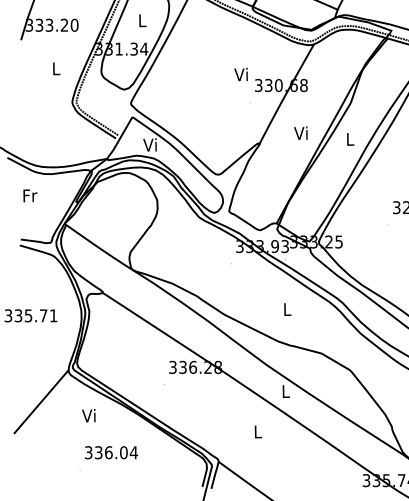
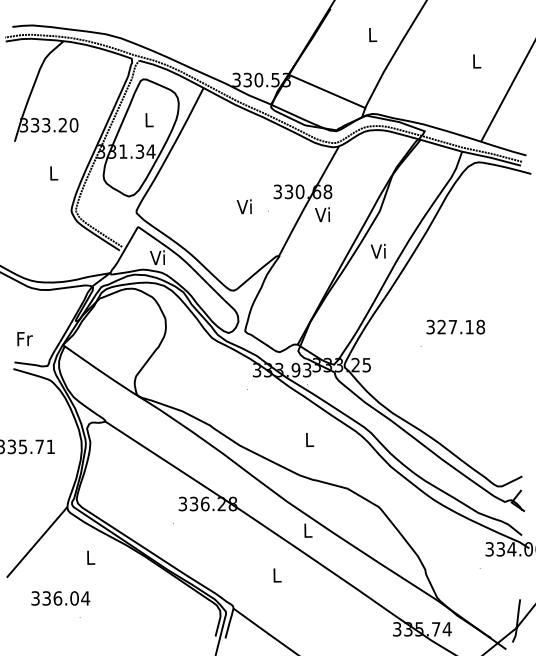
text: (240, 74) -> (243, 206), moved
text: (300, 133) -> (322, 214), moved
text: (348, 138) -> (377, 250), L -> Vi
text: (29, 196) -> (24, 339), moved
text: (88, 415) -> (89, 557), Vi -> L
text: (111, 452) -> (60, 598), moved

